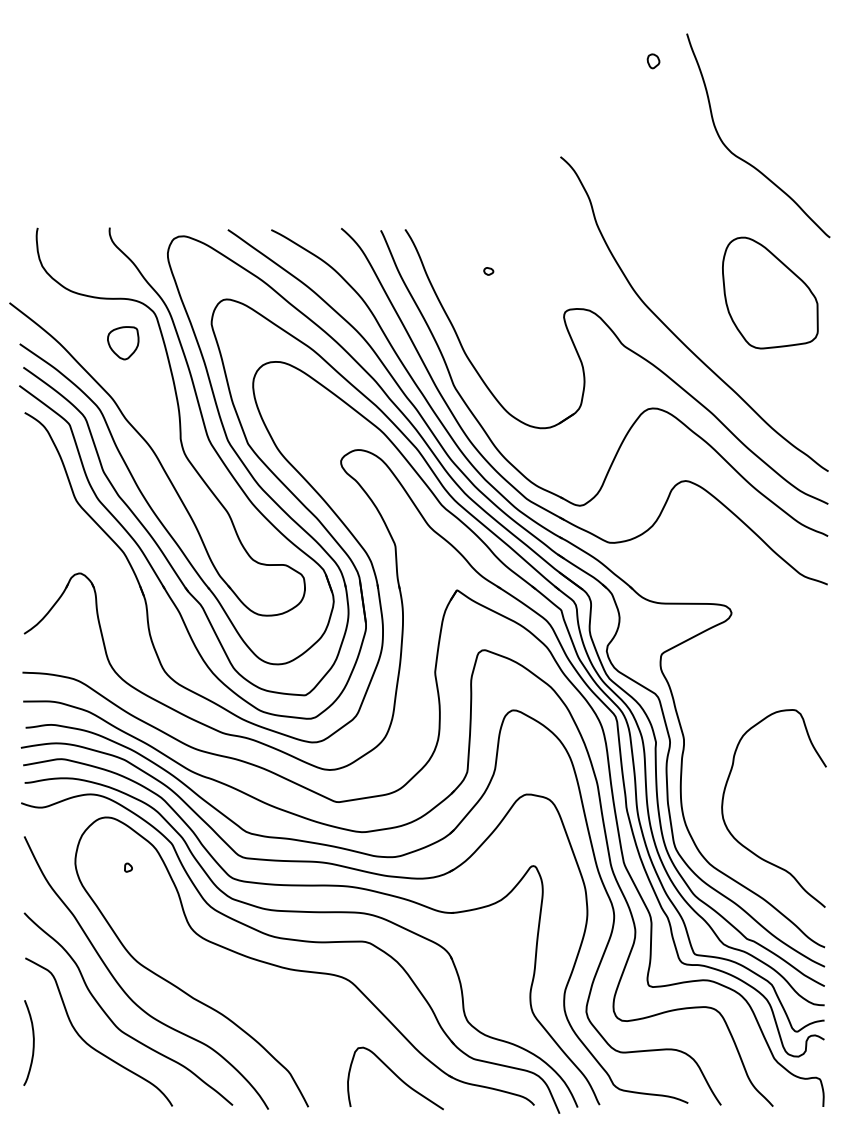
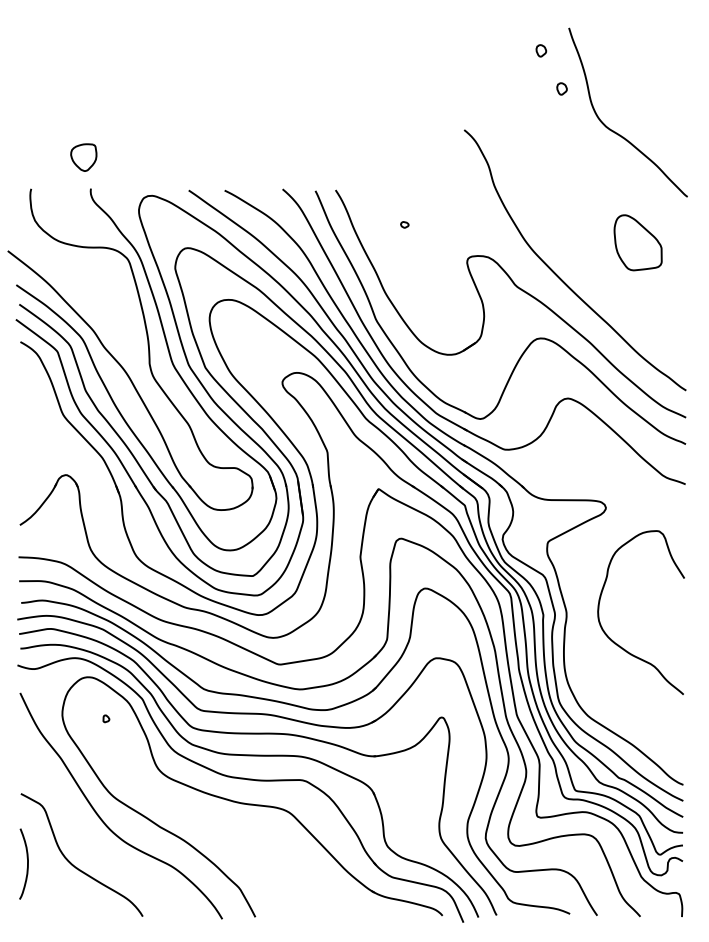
part: (678, 107) -> (562, 89), added
part: (770, 292) -> (638, 242), size x0.6
part: (123, 343) -> (84, 157), moved
curve: (747, 847) -> (619, 644), moved
curve: (114, 1022) -> (94, 847), removed
curve: (396, 1076) -> (328, 891), removed

